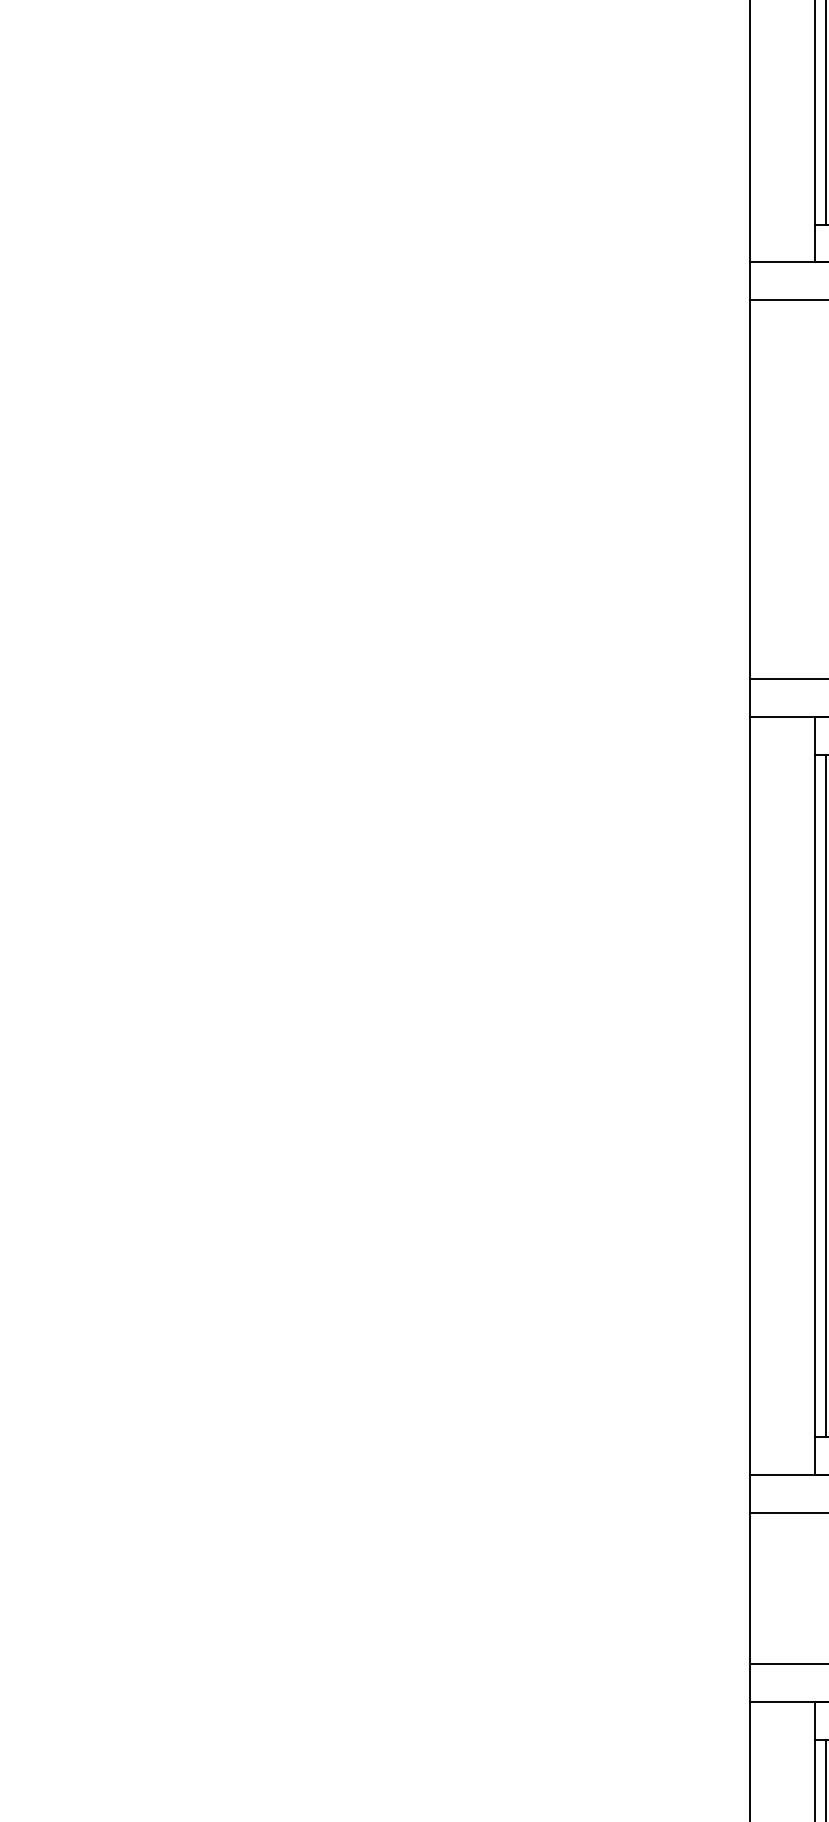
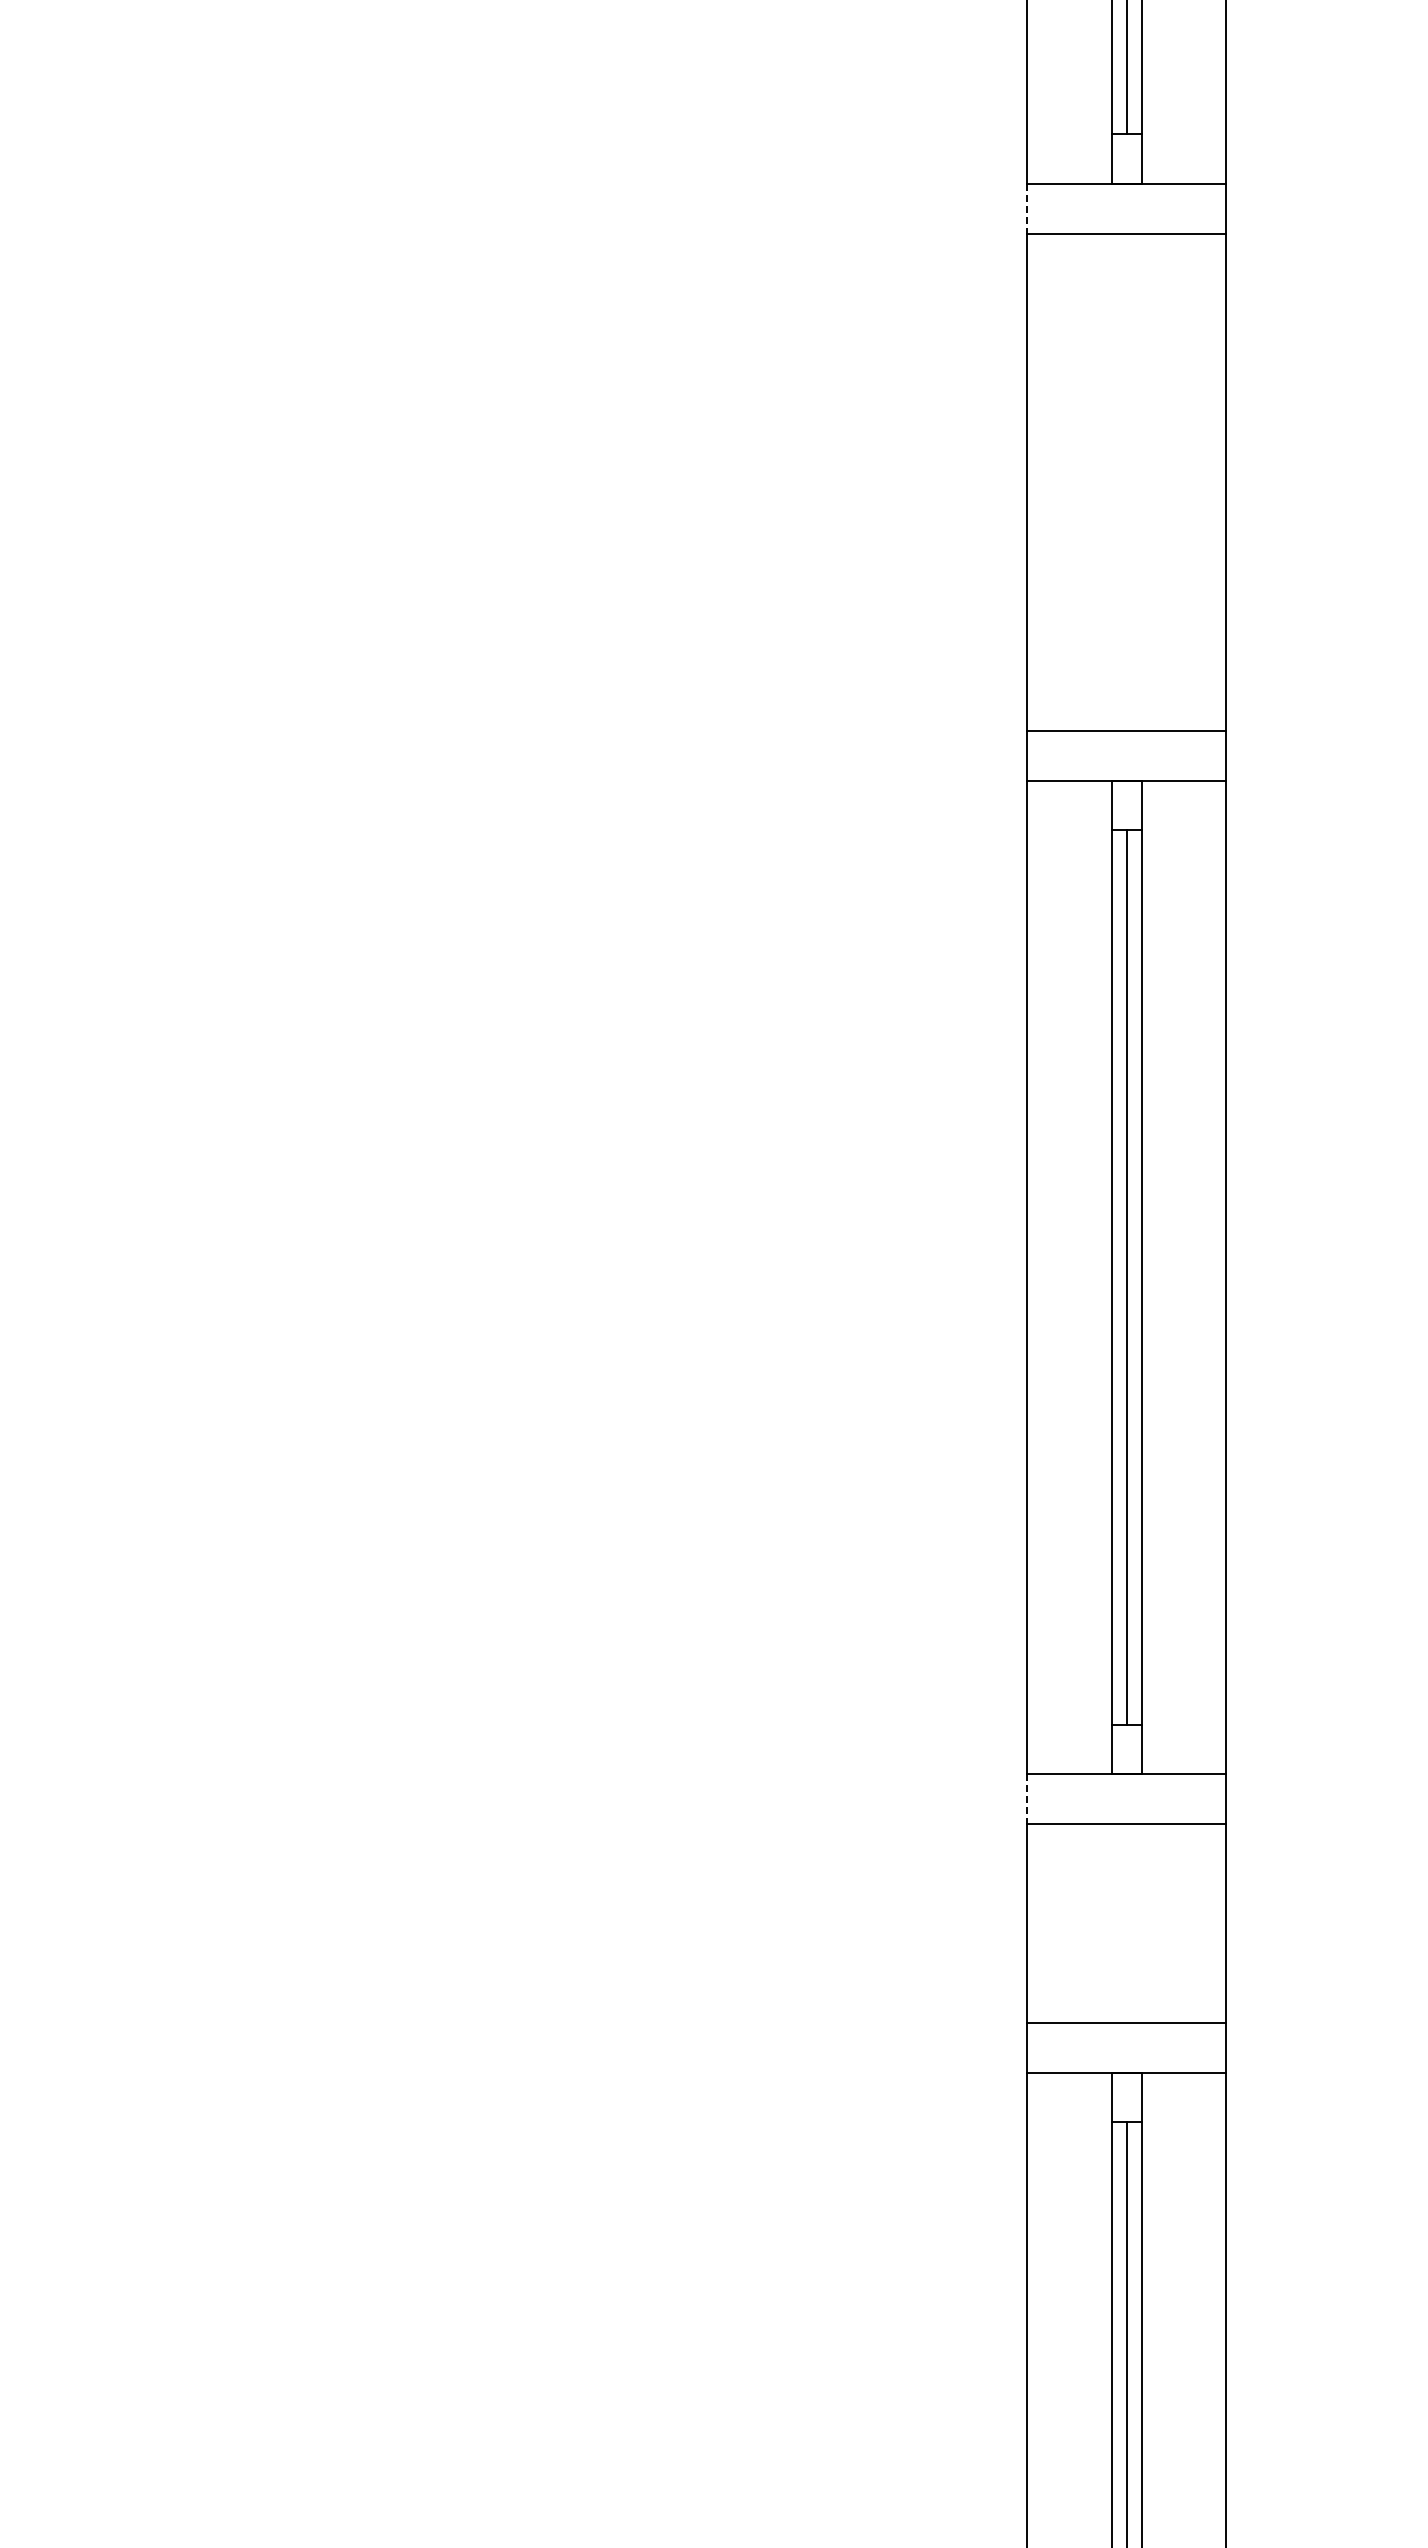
line: (750, 281) -> (1027, 209), solid -> dashed
line: (750, 1493) -> (1027, 1799), solid -> dashed

